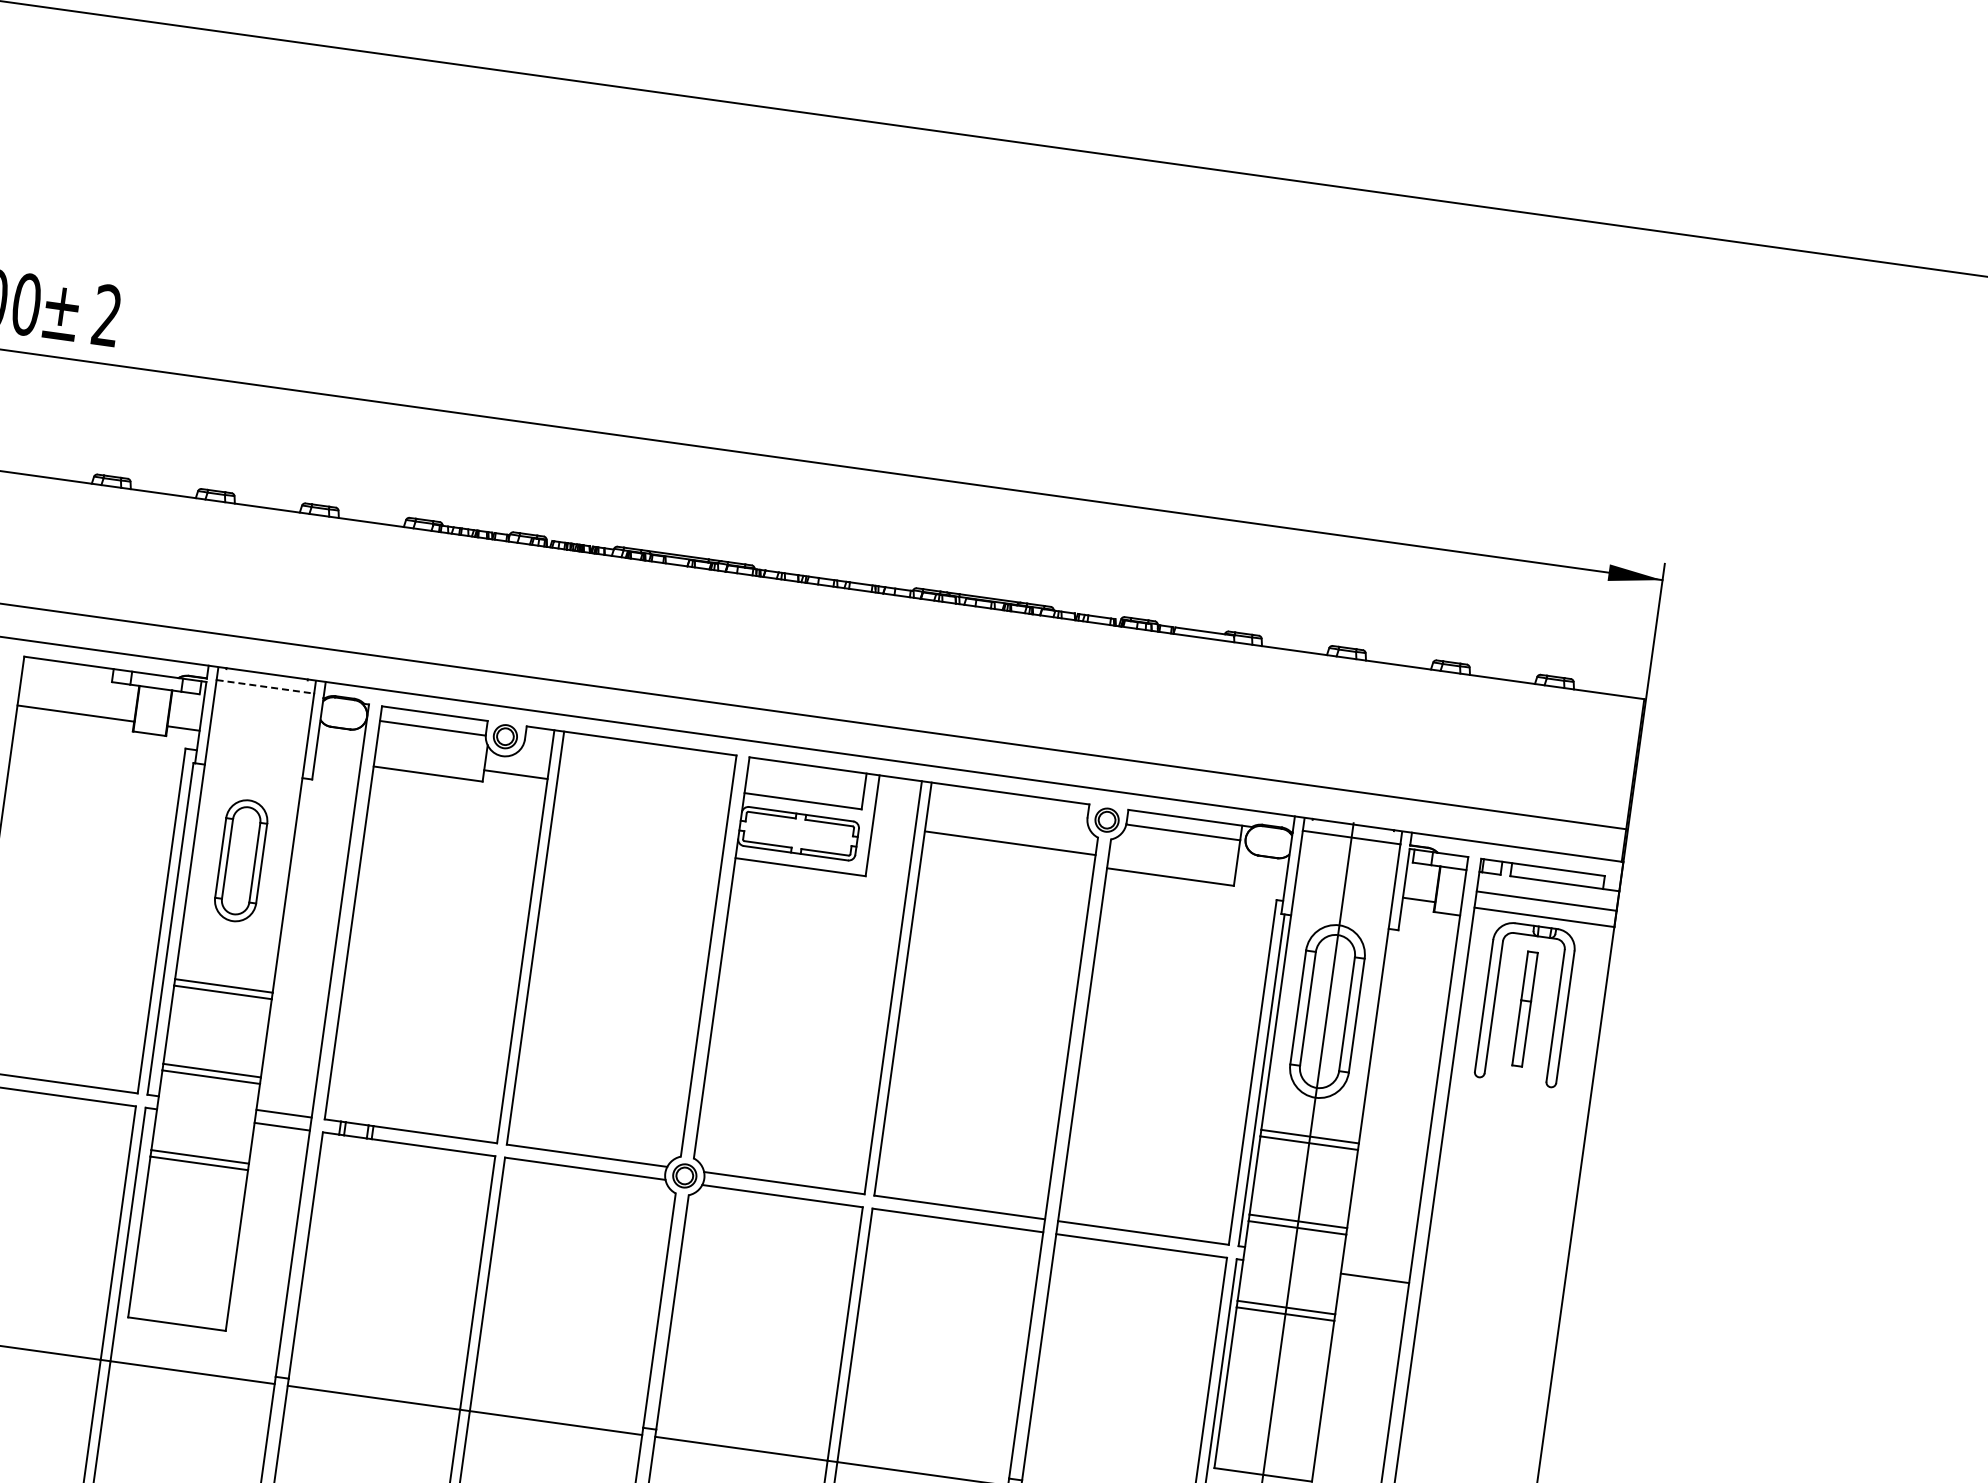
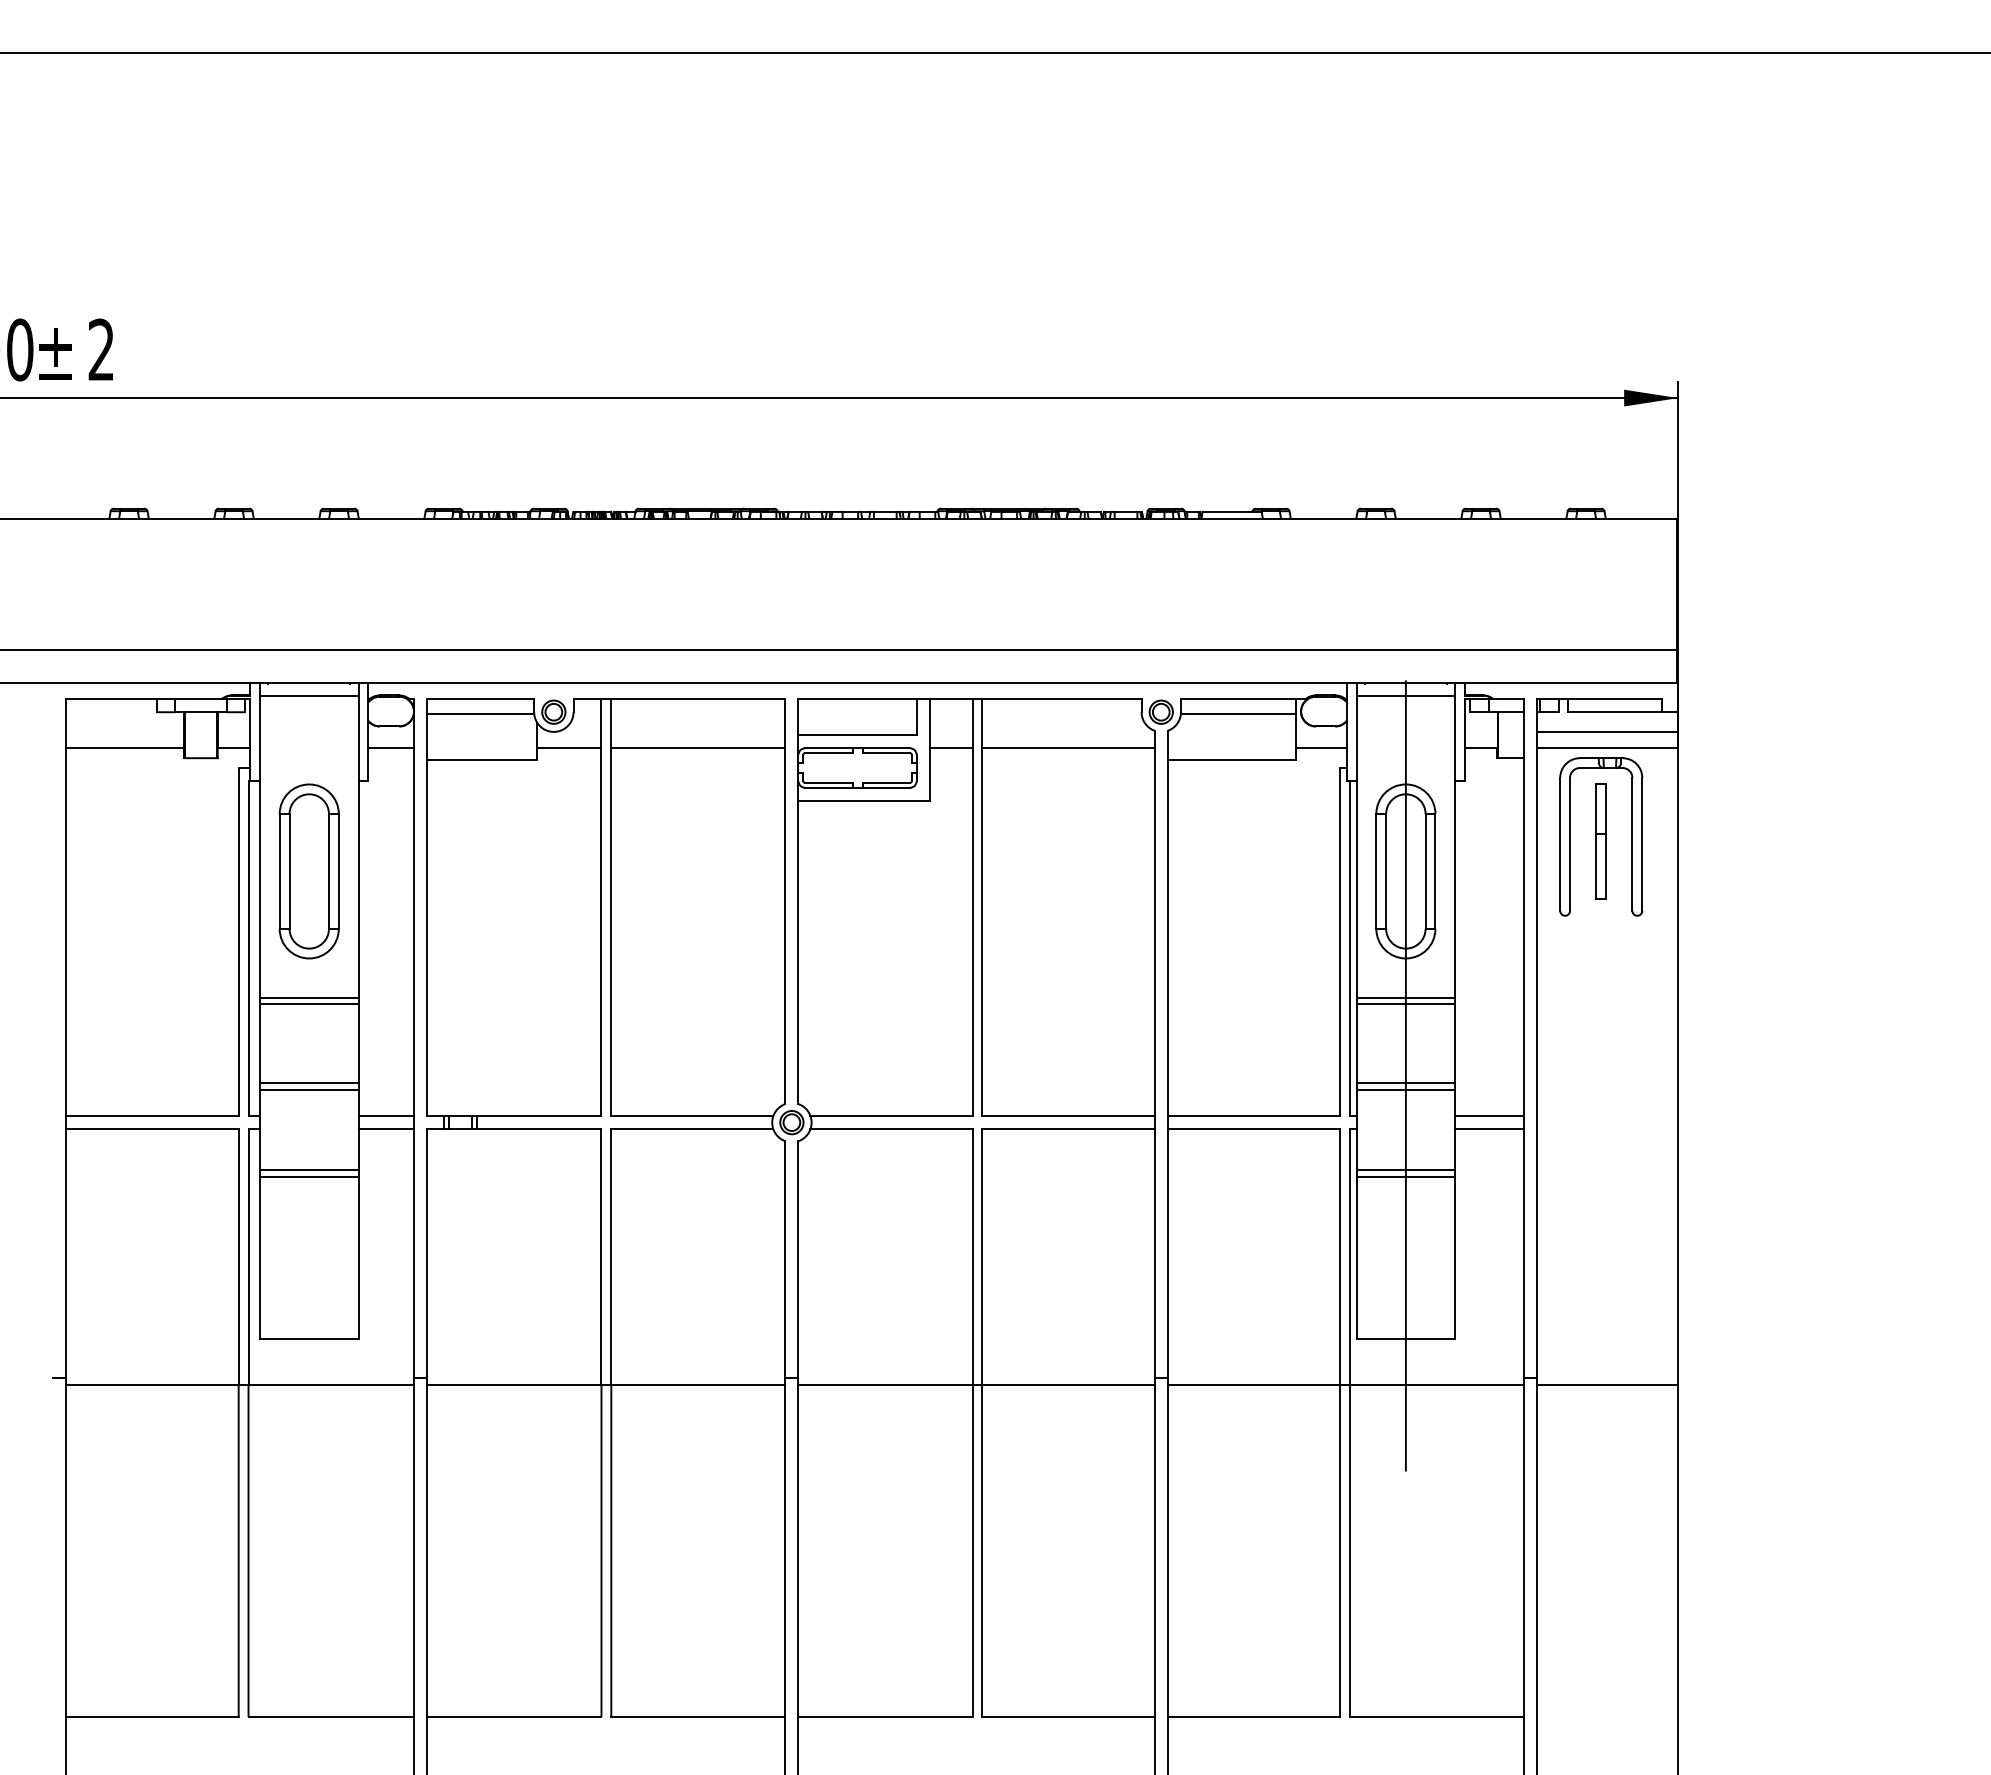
line: (265, 686) -> (309, 695), dashed -> solid
line: (339, 750) -> (391, 748), added
line: (643, 792) -> (698, 748), added
line: (893, 827) -> (950, 748), added
part: (240, 860) -> (308, 871), size x1.43
line: (1259, 878) -> (1320, 748), added
line: (1376, 1265) -> (1489, 1116), added

